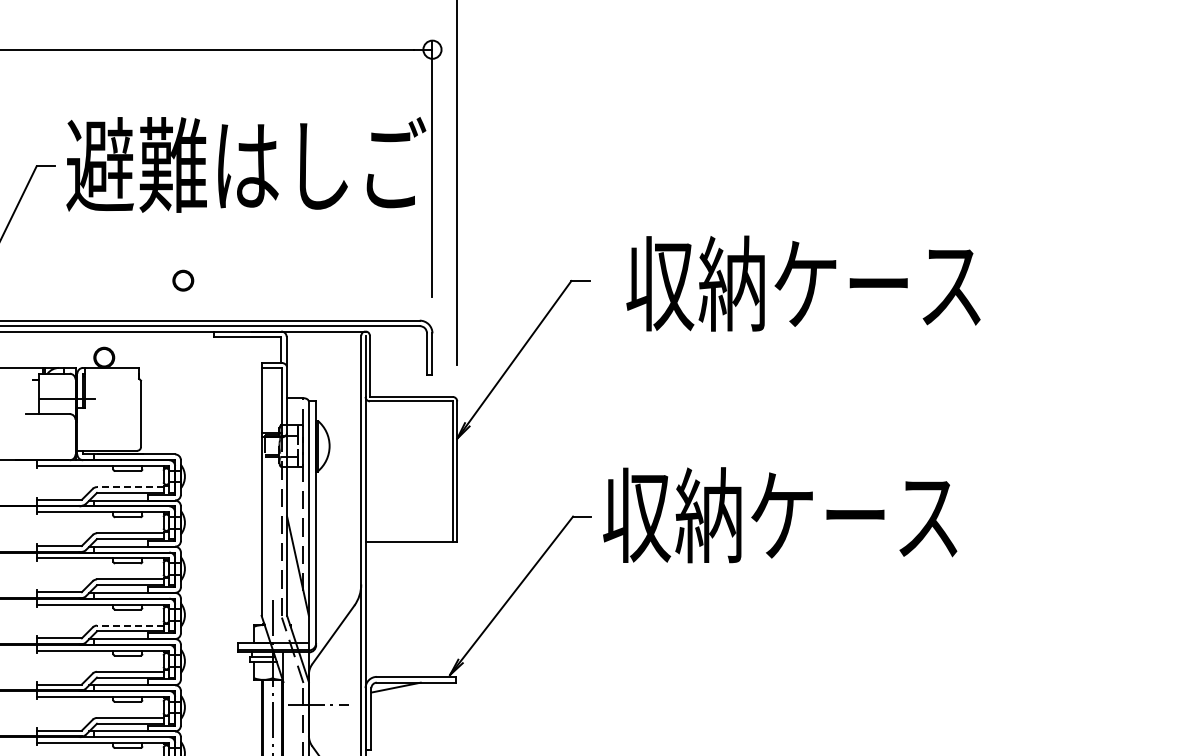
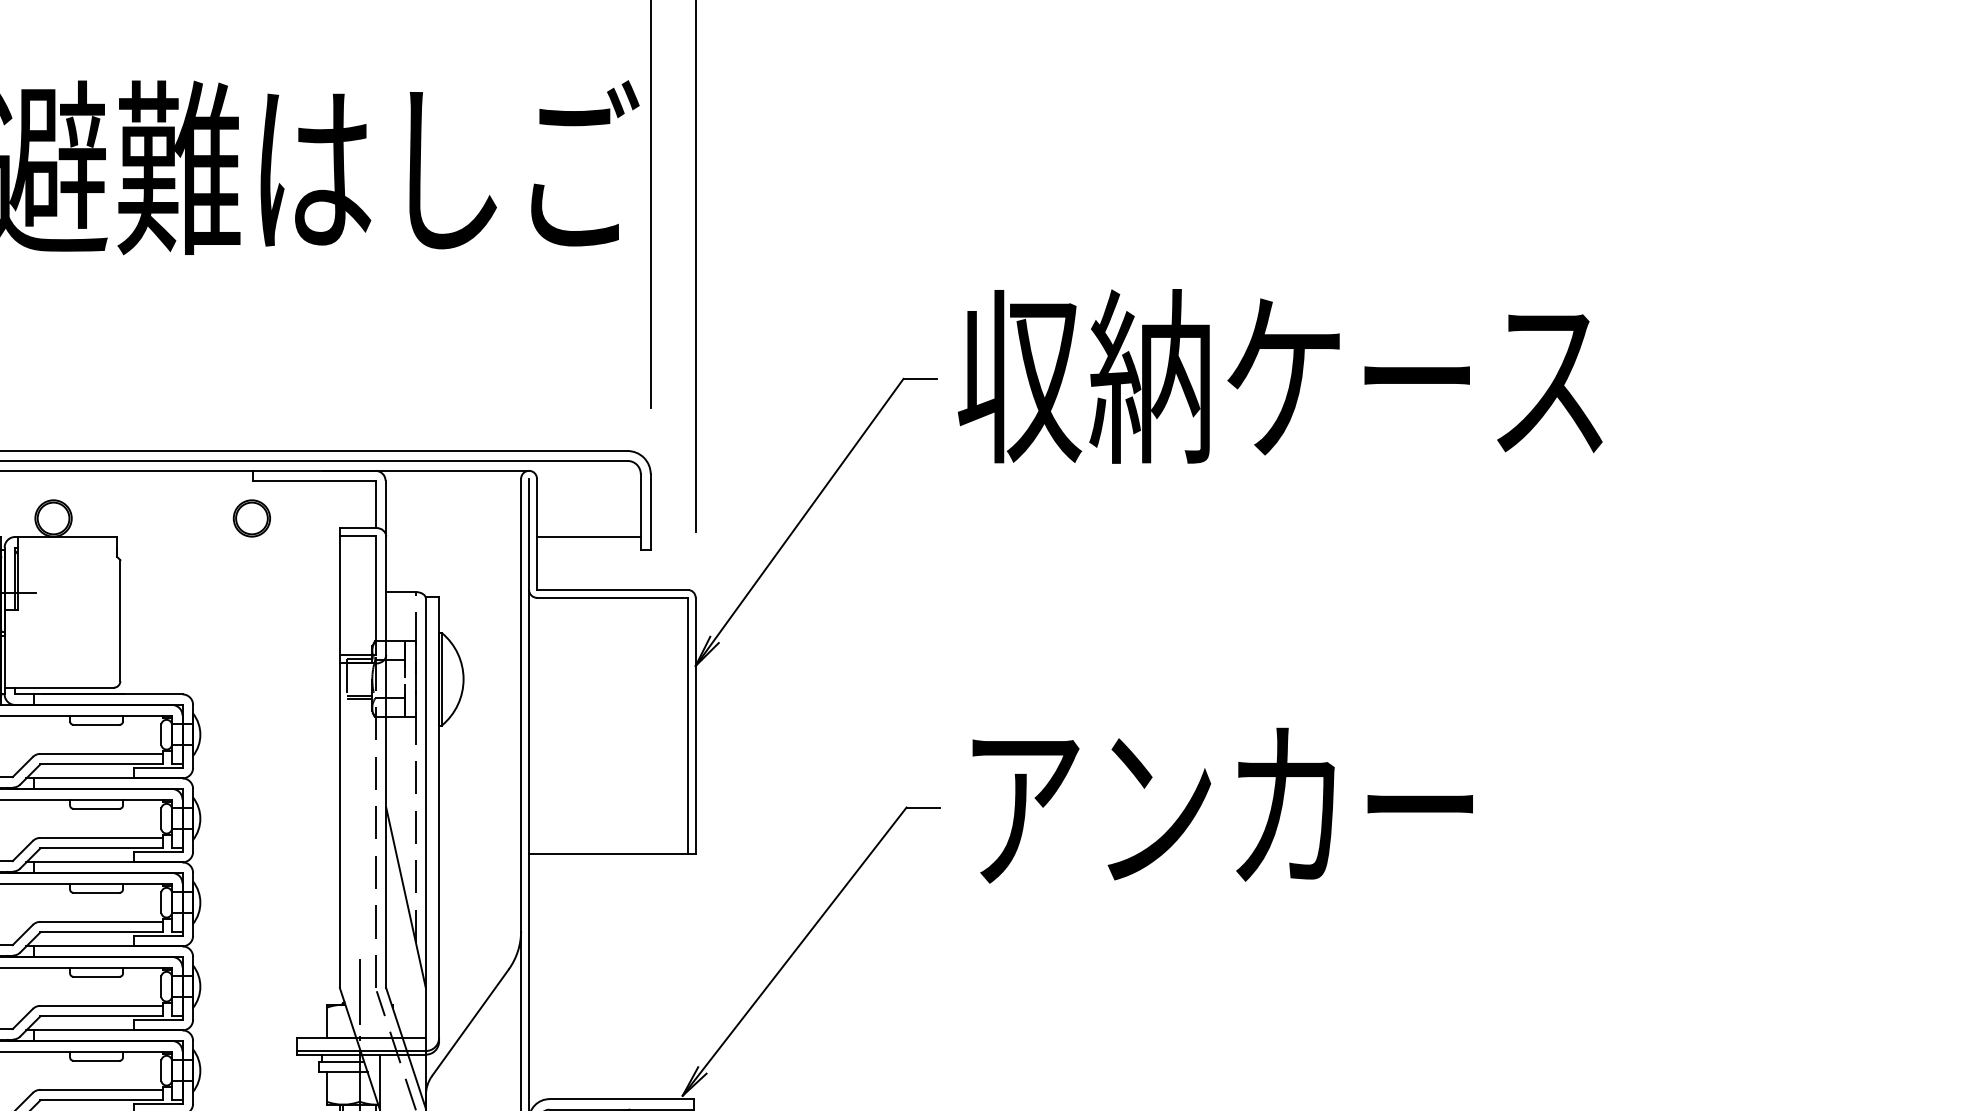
part: (183, 280) -> (252, 518), moved
text: (803, 283) -> (1280, 376), moved
line: (398, 367) -> (588, 536), added
line: (130, 487) -> (101, 754), dashed -> solid
text: (780, 515) -> (1283, 805), 収納ケース -> アンカー
line: (130, 625) -> (101, 1005), dashed -> solid

